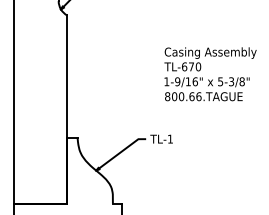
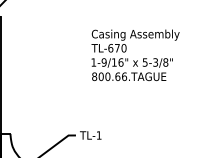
text: (210, 74) -> (135, 55), moved

